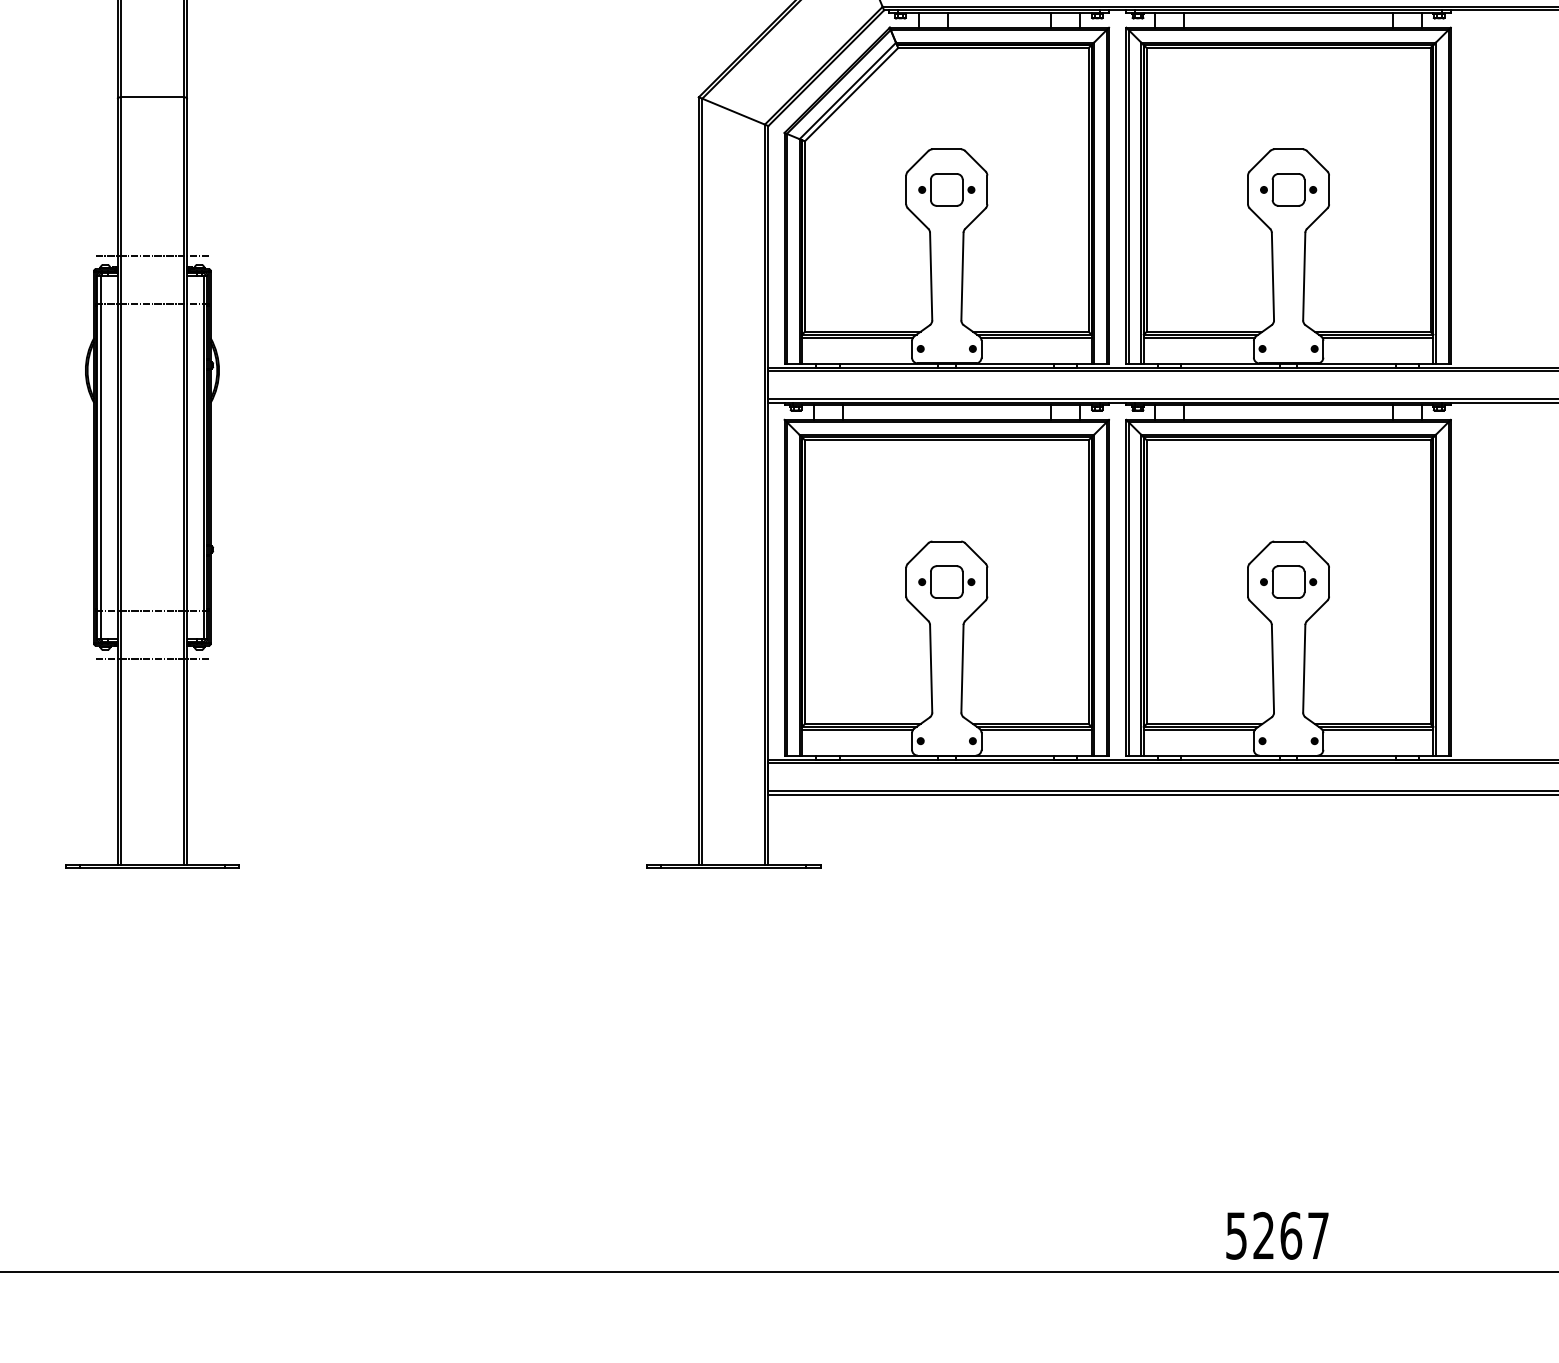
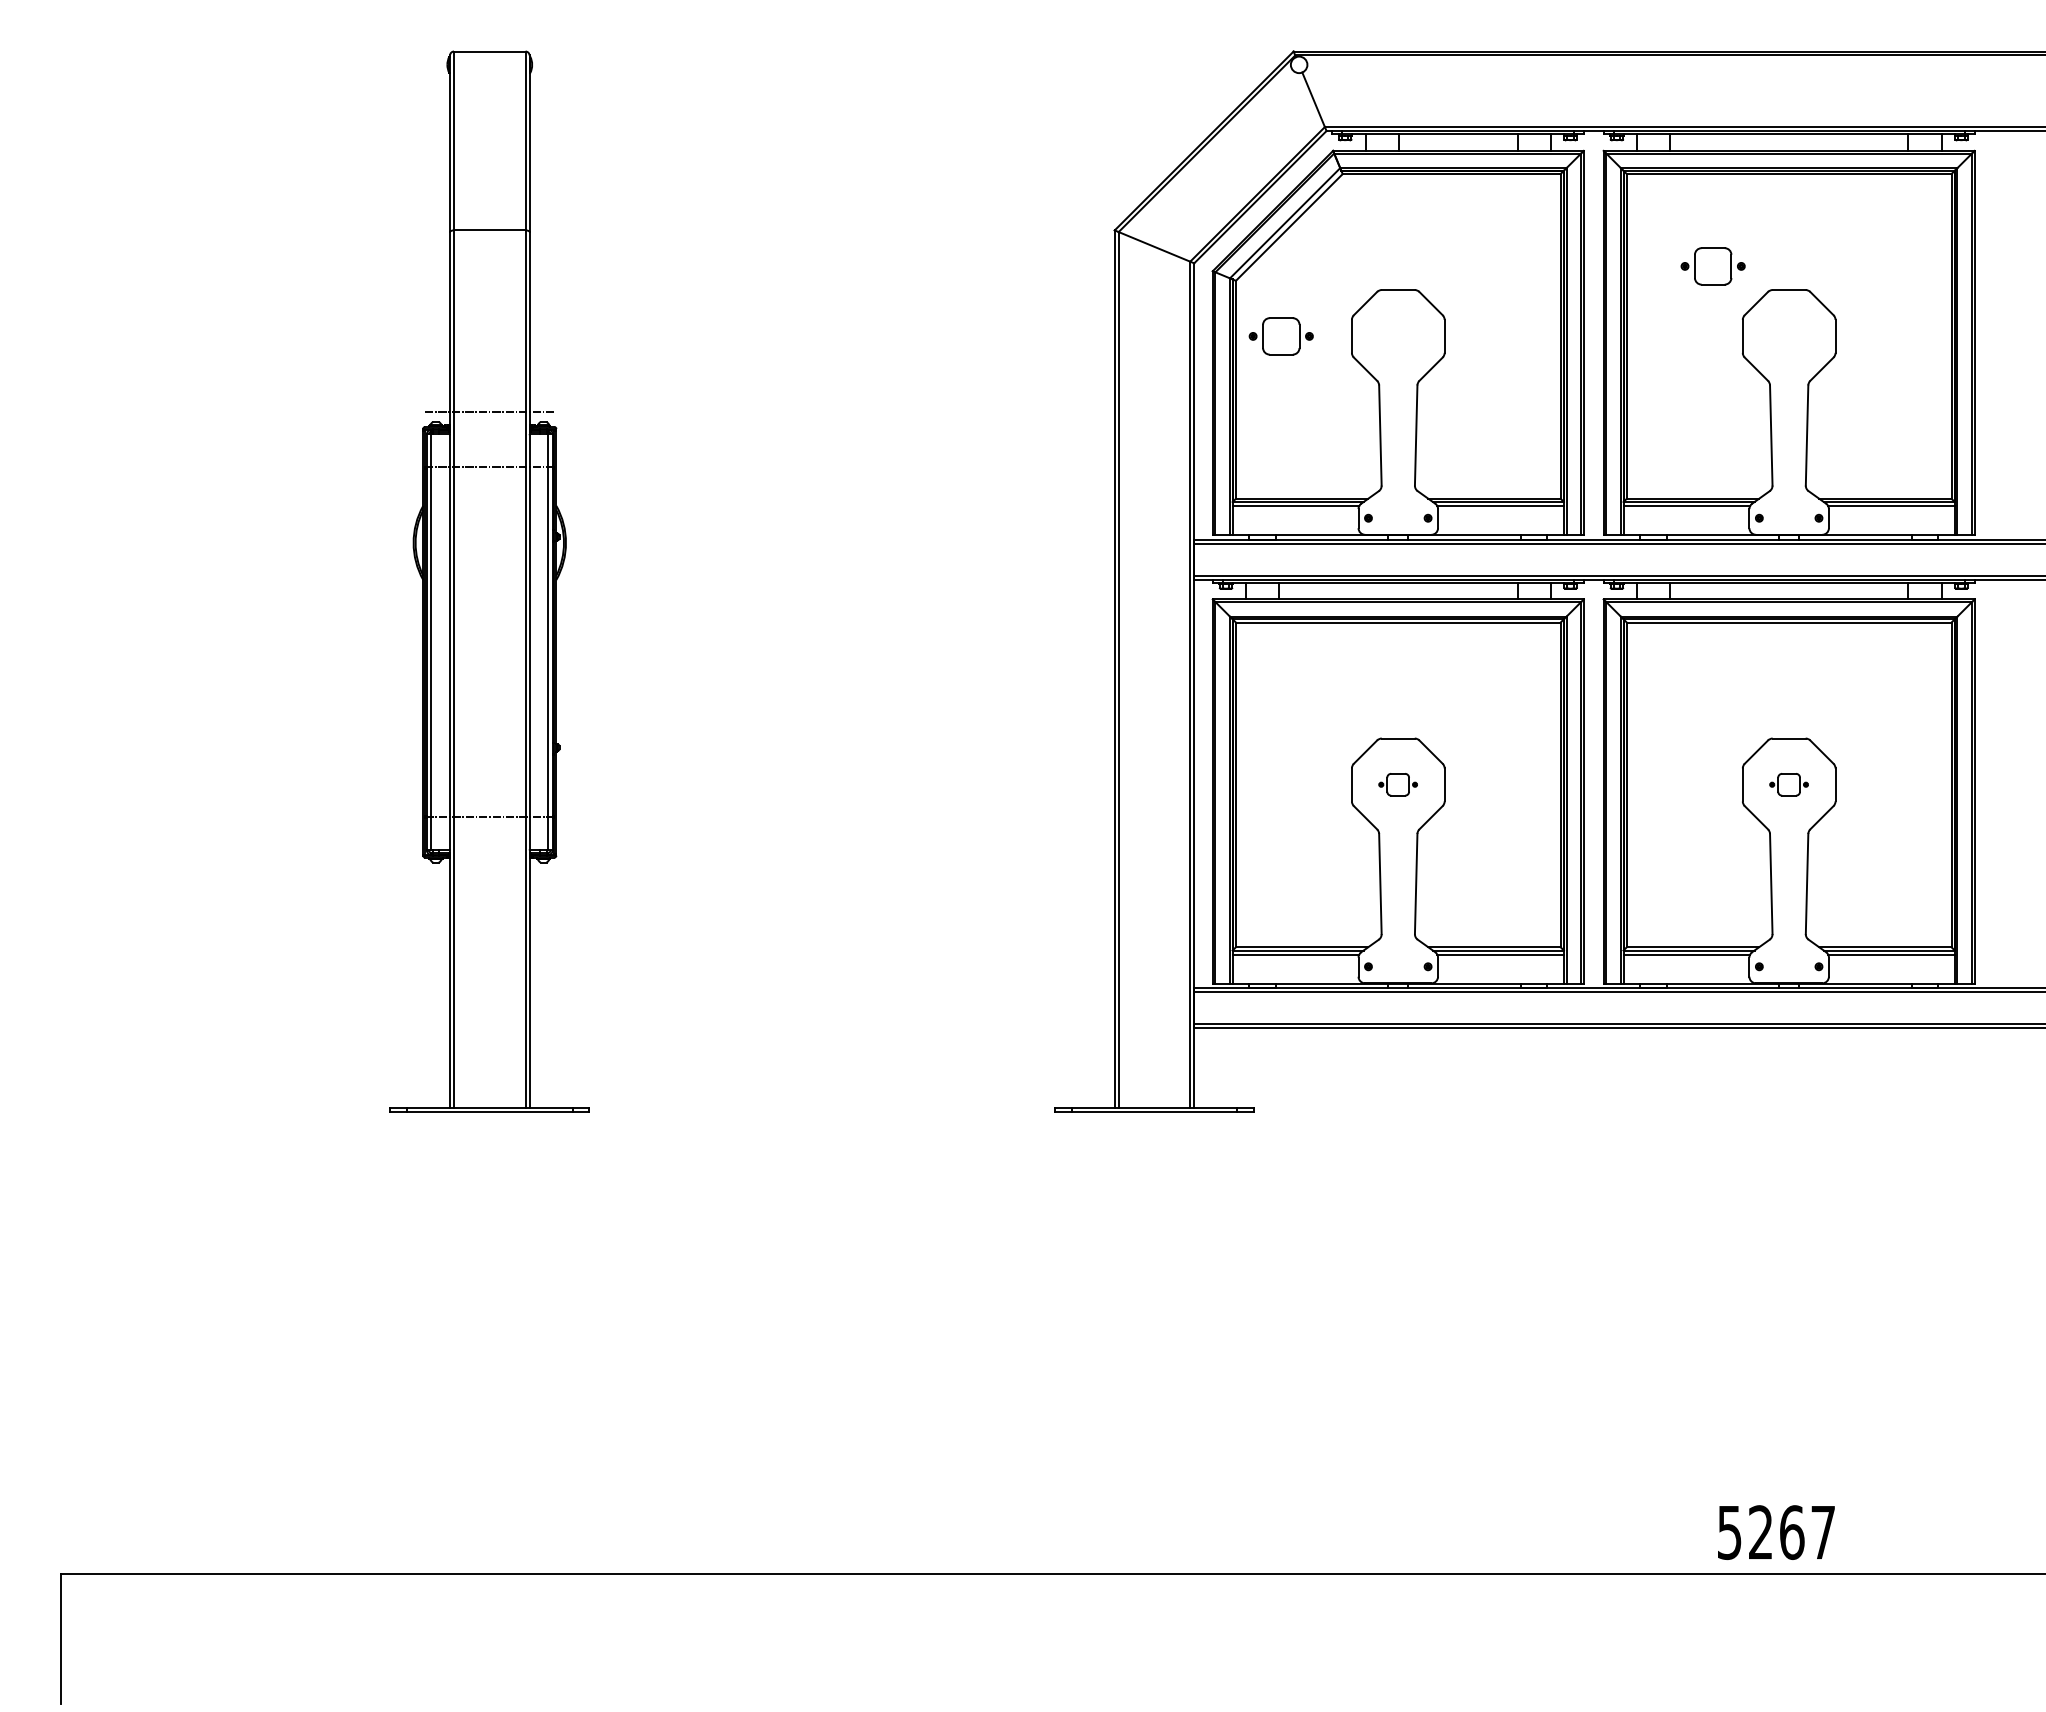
part: (946, 190) -> (1280, 336), moved
part: (1288, 190) -> (1712, 266), moved
part: (946, 581) -> (1397, 784), size x0.6
part: (1288, 581) -> (1788, 784), size x0.6
line: (152, 658) -> (489, 872), removed

